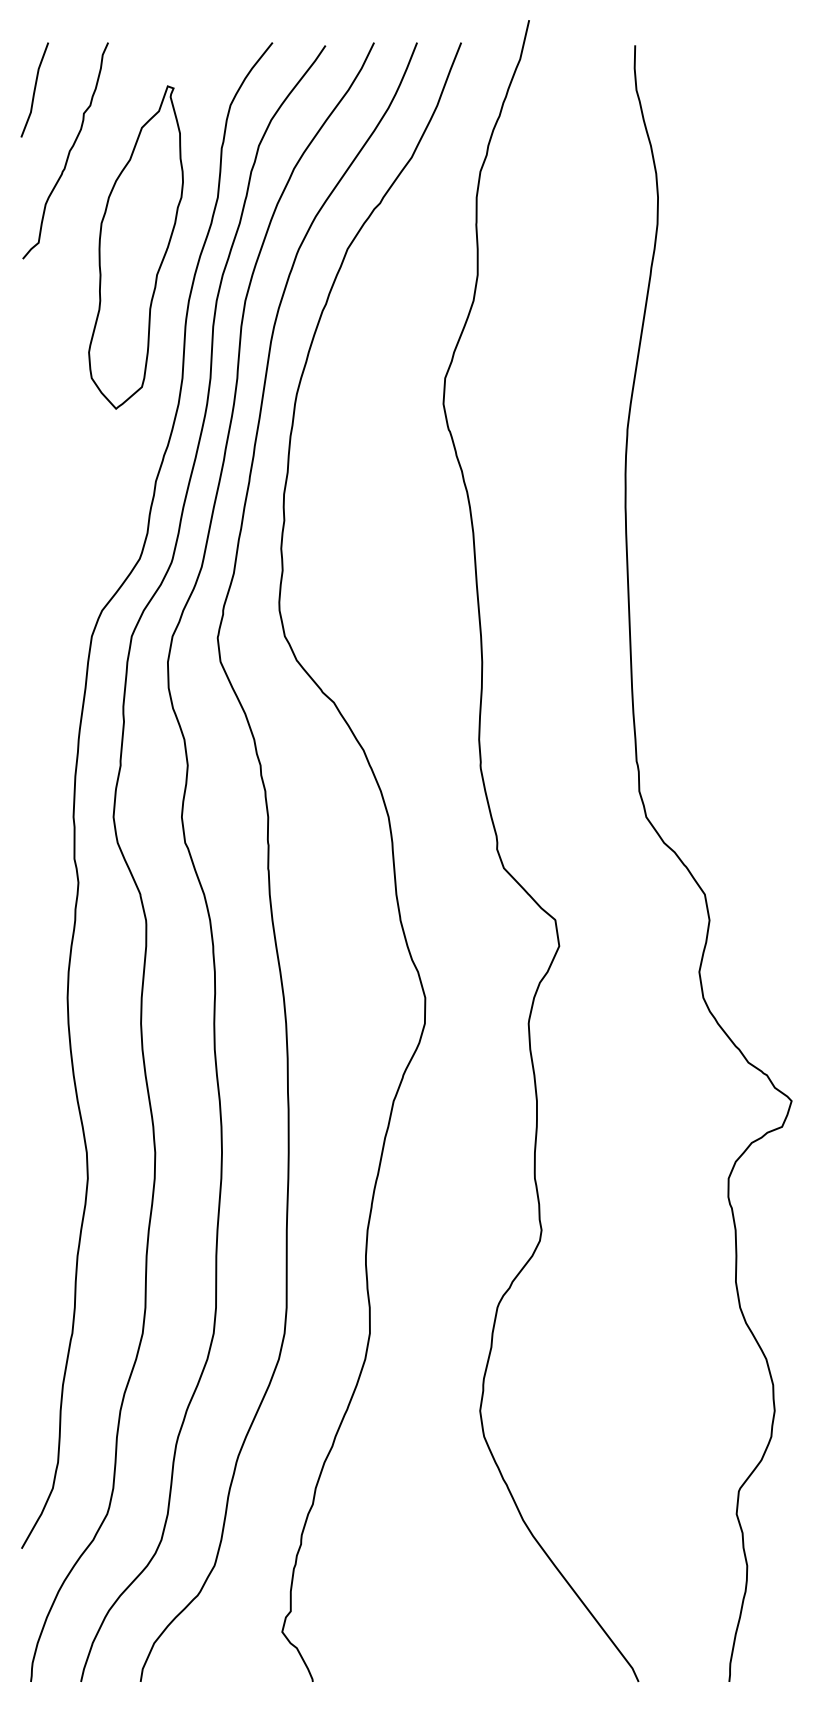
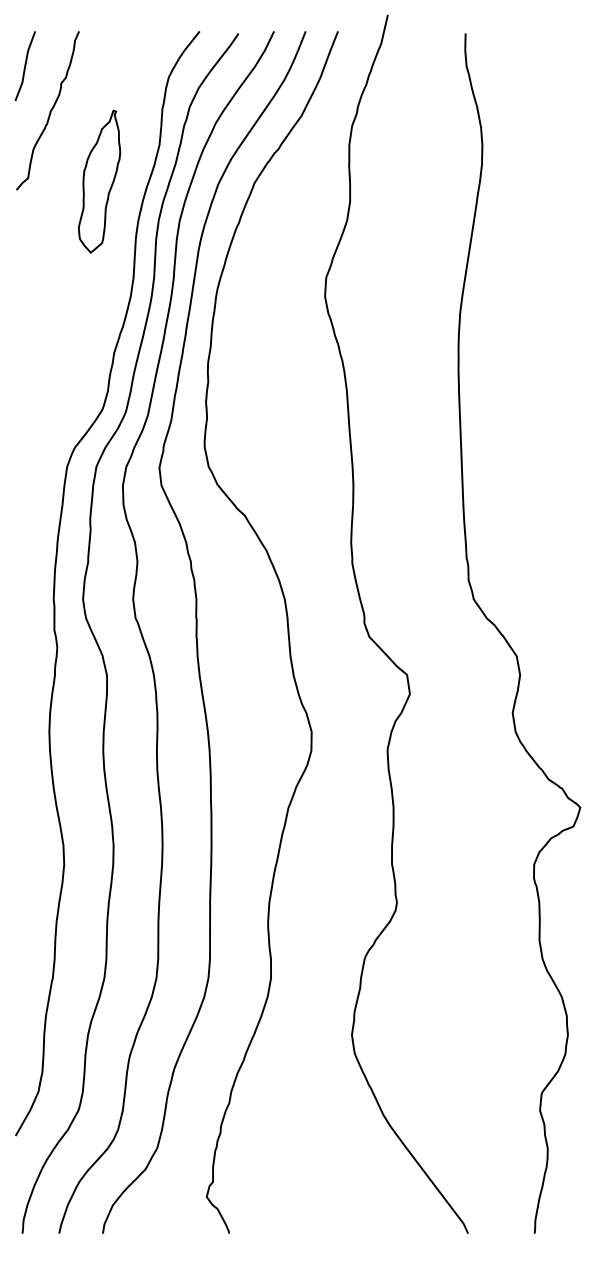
part: (135, 247) -> (99, 181), size x0.6

